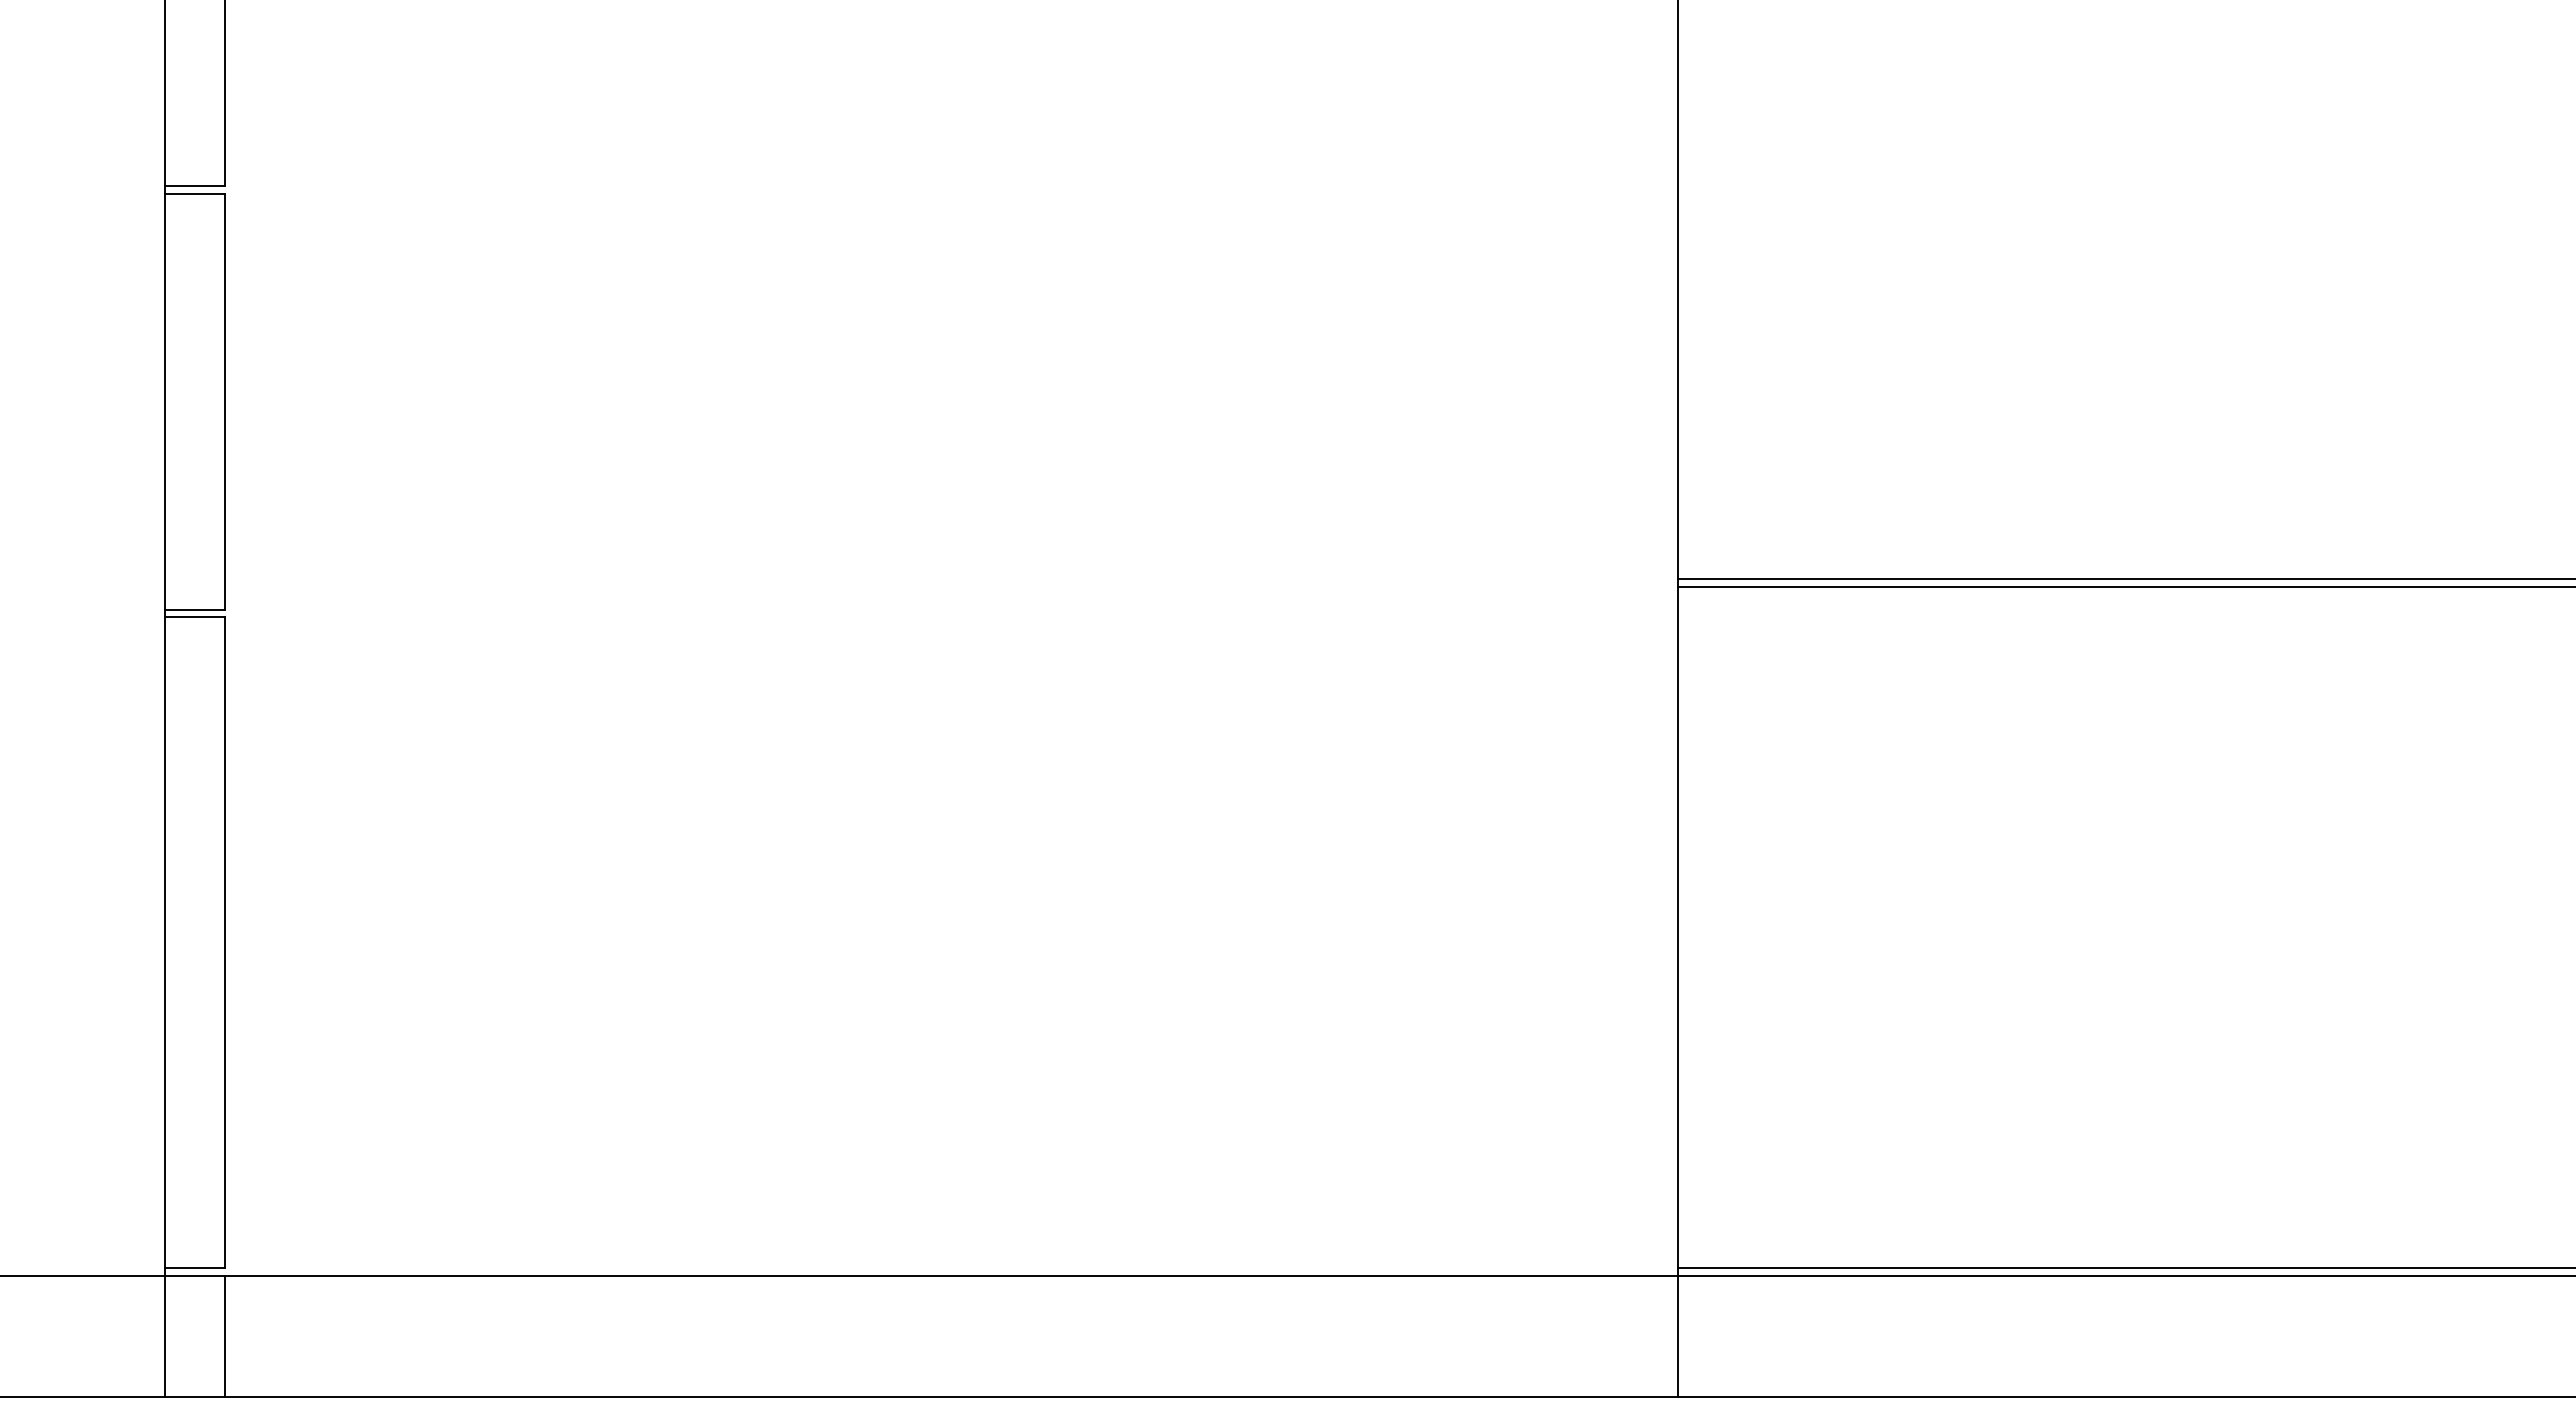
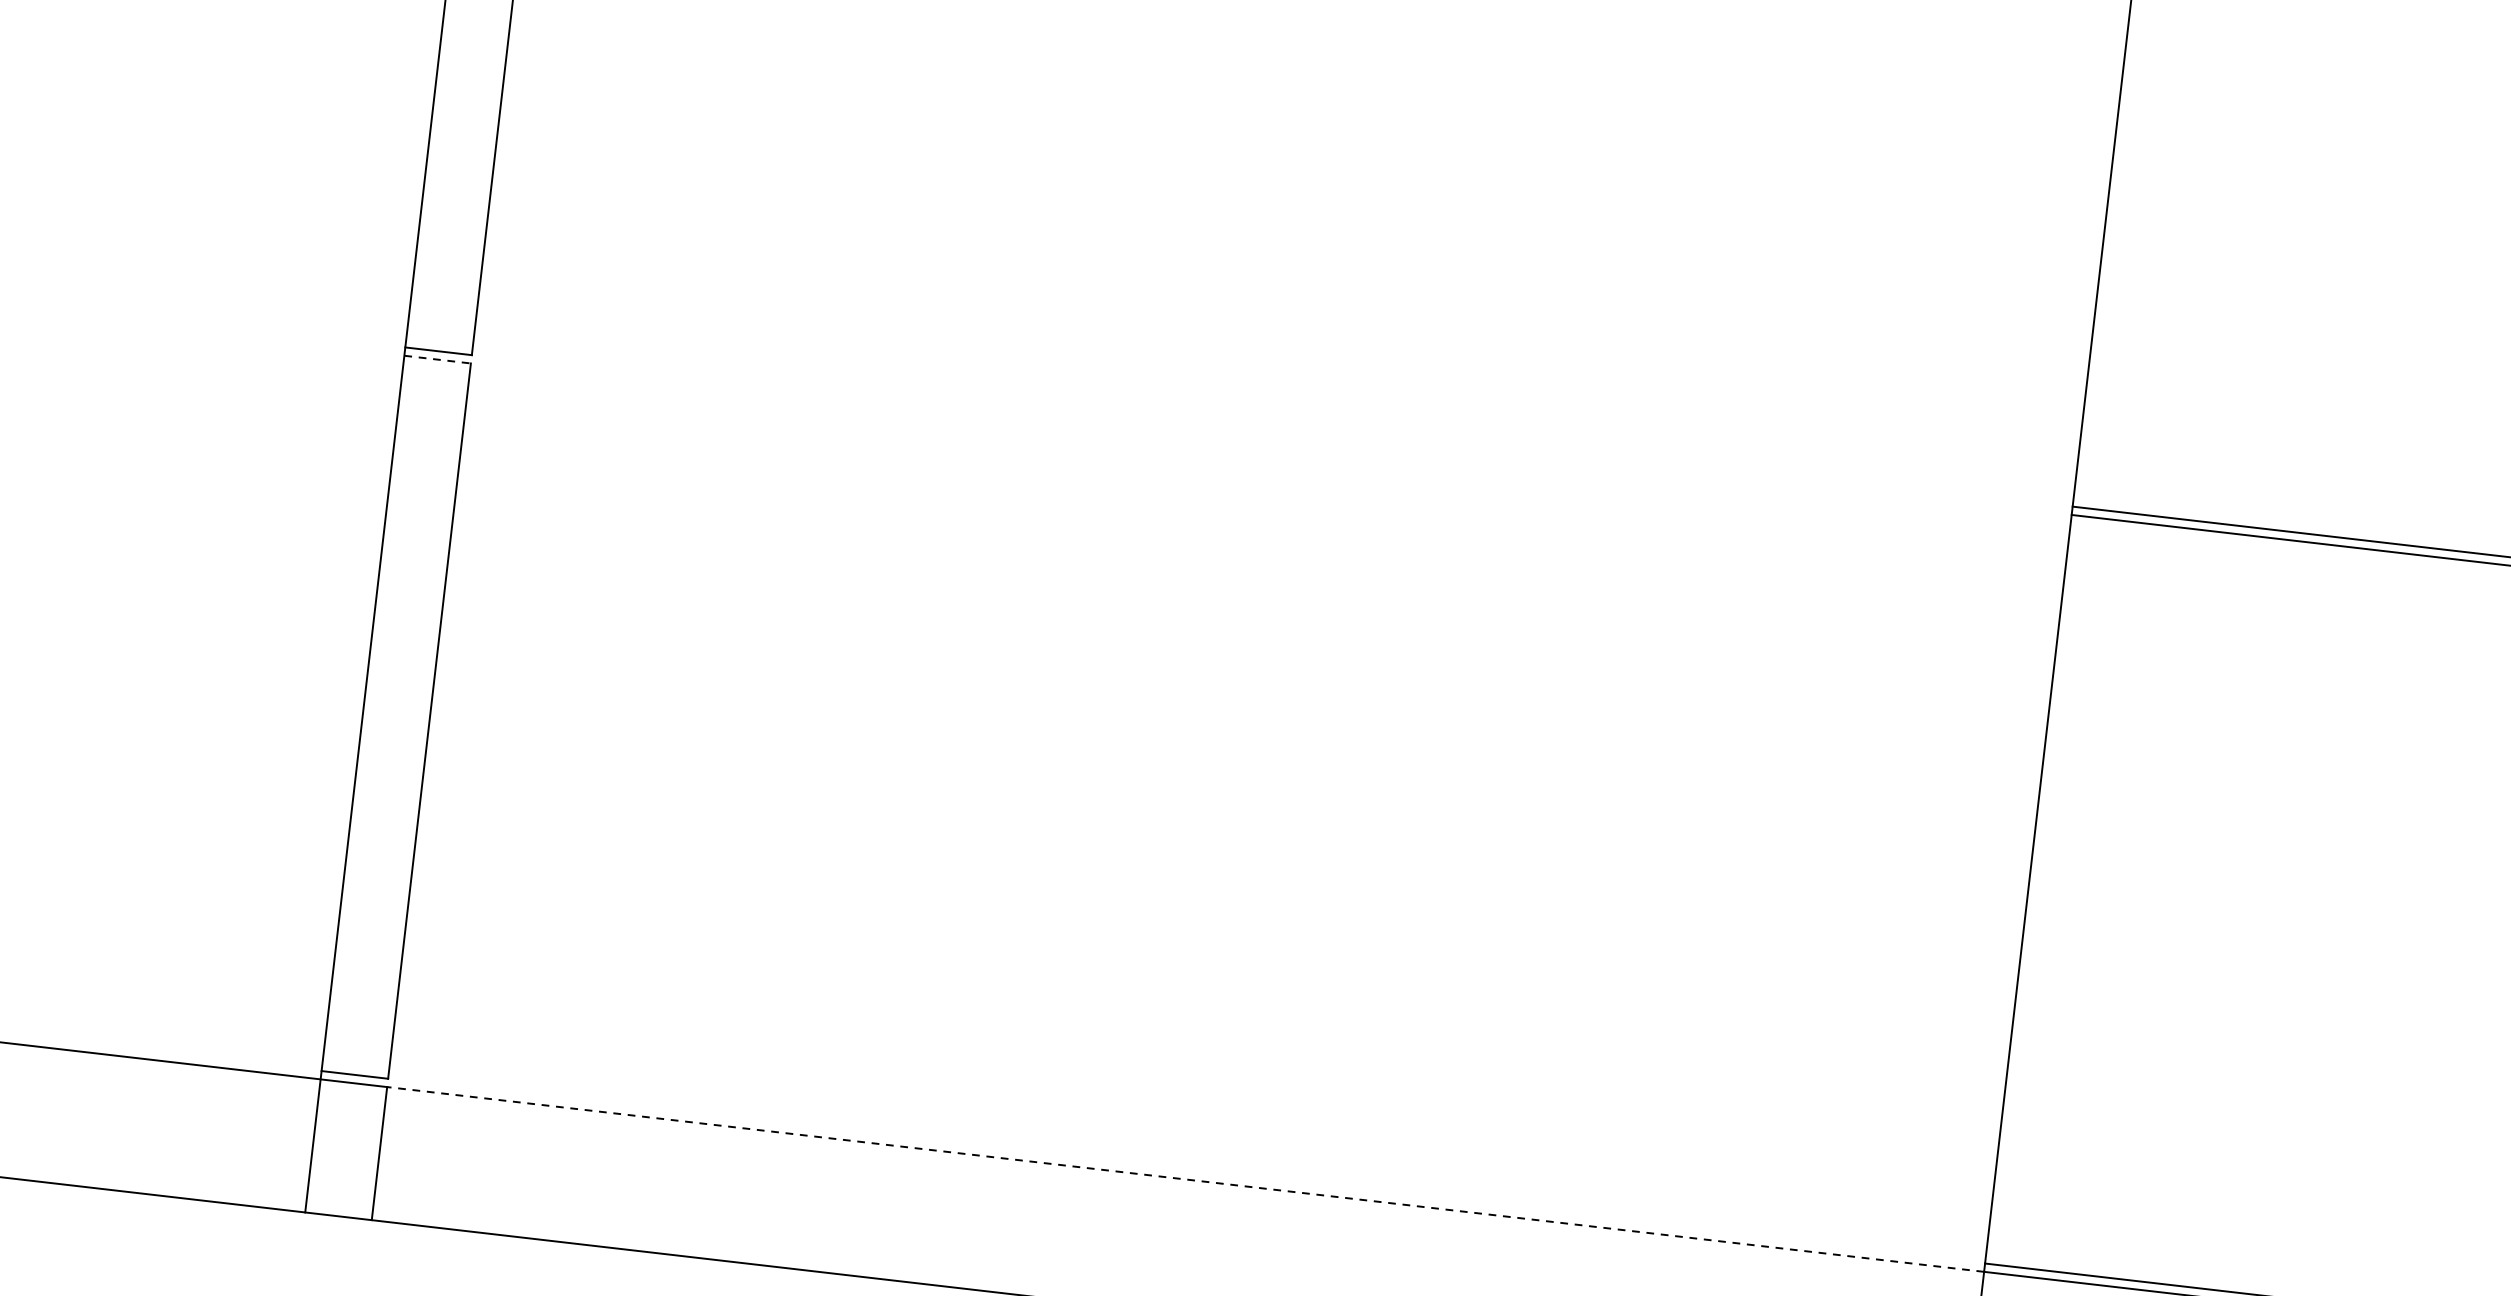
line: (195, 617) -> (438, 359), solid -> dashed
line: (951, 1275) -> (1185, 1179), solid -> dashed

